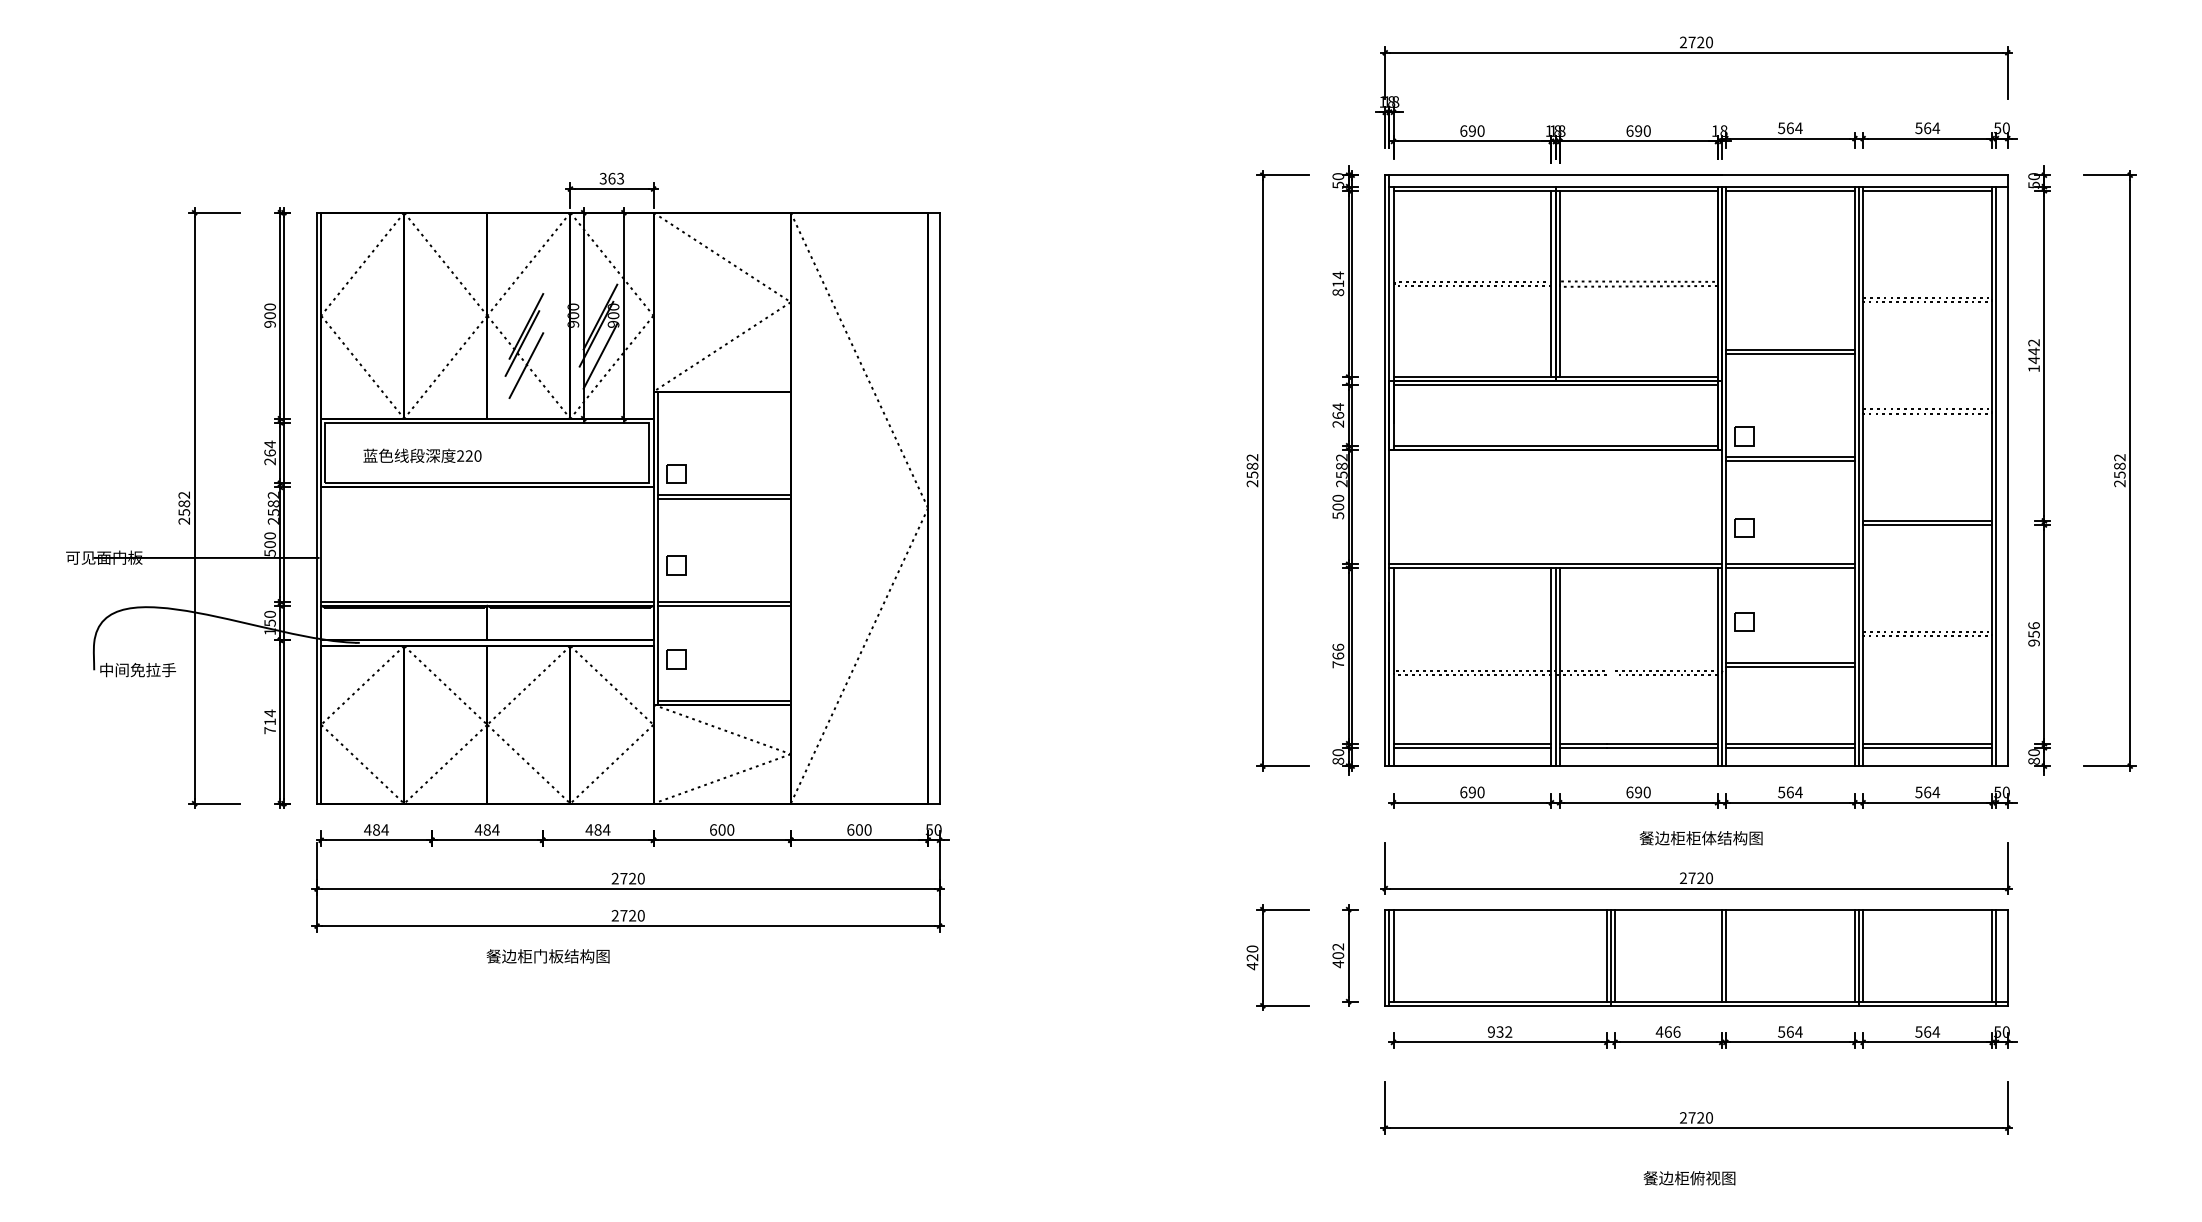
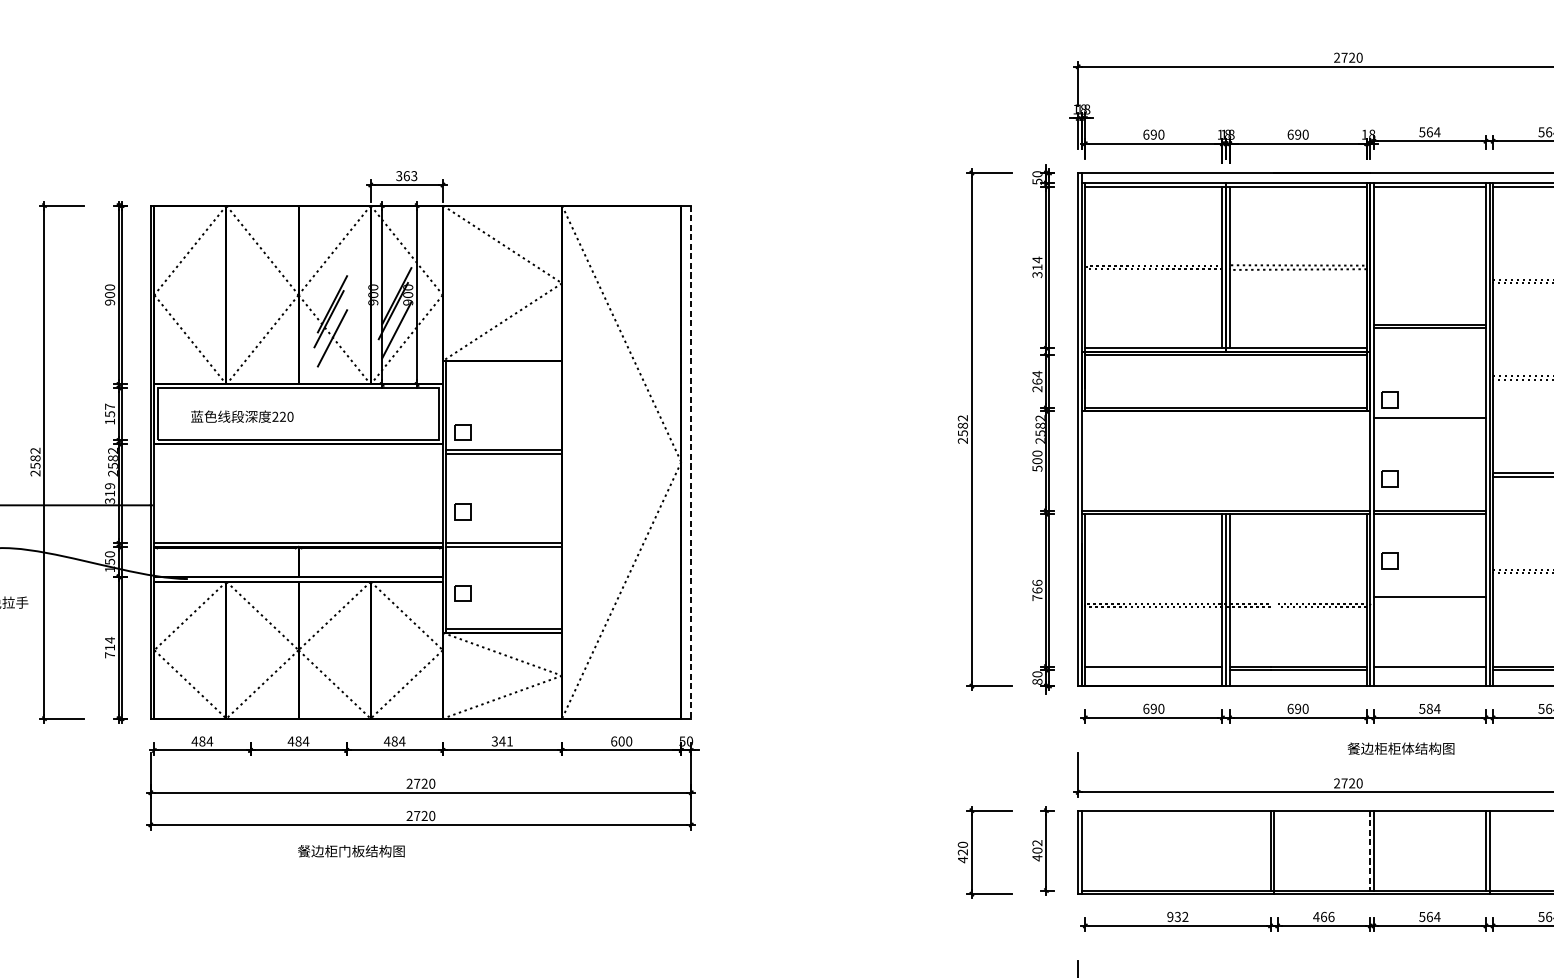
text: (1337, 292) -> (1036, 274), 814 -> 314
text: (269, 452) -> (109, 413), 264 -> 157
line: (1789, 461) -> (1429, 421), removed
line: (939, 508) -> (691, 462), solid -> dashed
text: (269, 544) -> (109, 493), 500 -> 319
line: (1789, 667) -> (1429, 600), removed
line: (1472, 747) -> (1153, 669), removed
line: (1789, 747) -> (1429, 669), removed
text: (1789, 792) -> (1429, 708), 564 -> 584
text: (721, 829) -> (501, 741), 600 -> 341
text: (1700, 838) -> (1400, 748), moved
line: (1393, 955) -> (1085, 850), removed
line: (1615, 955) -> (1278, 850), removed
line: (1863, 955) -> (1493, 850), removed
line: (1721, 956) -> (1370, 851), solid -> dashed

